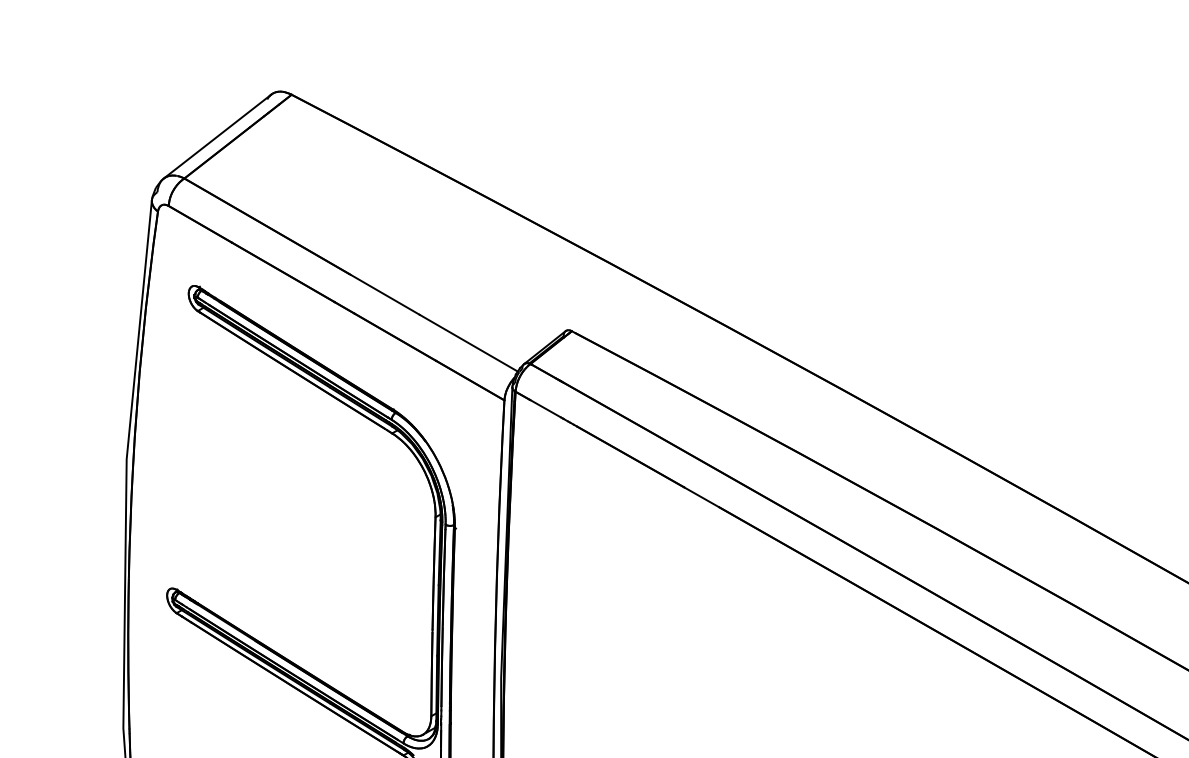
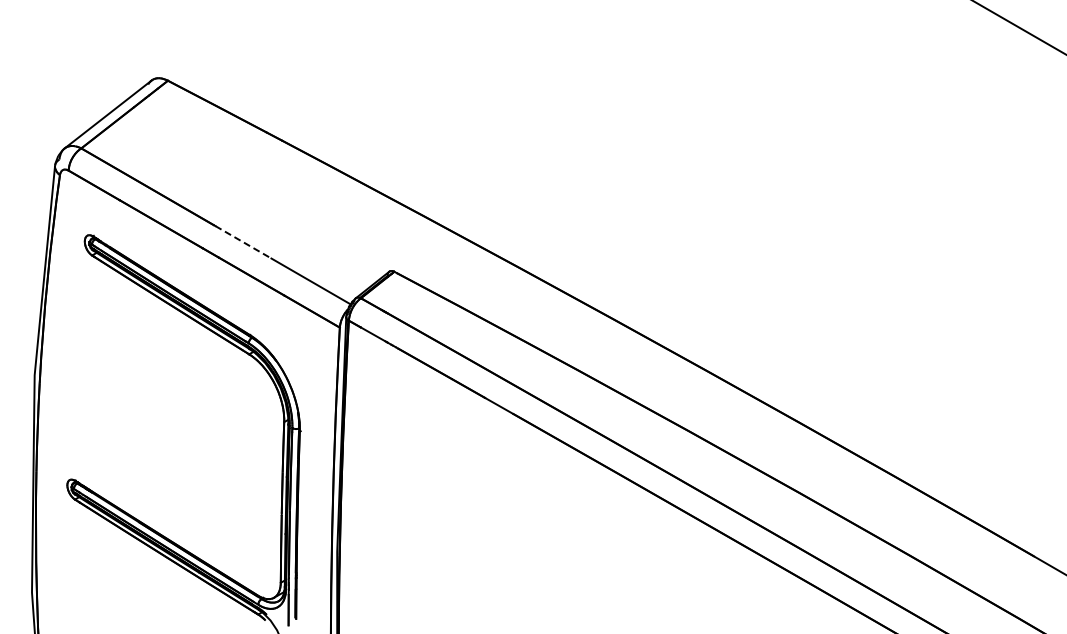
line: (385, 294) -> (243, 242), solid -> dashed

